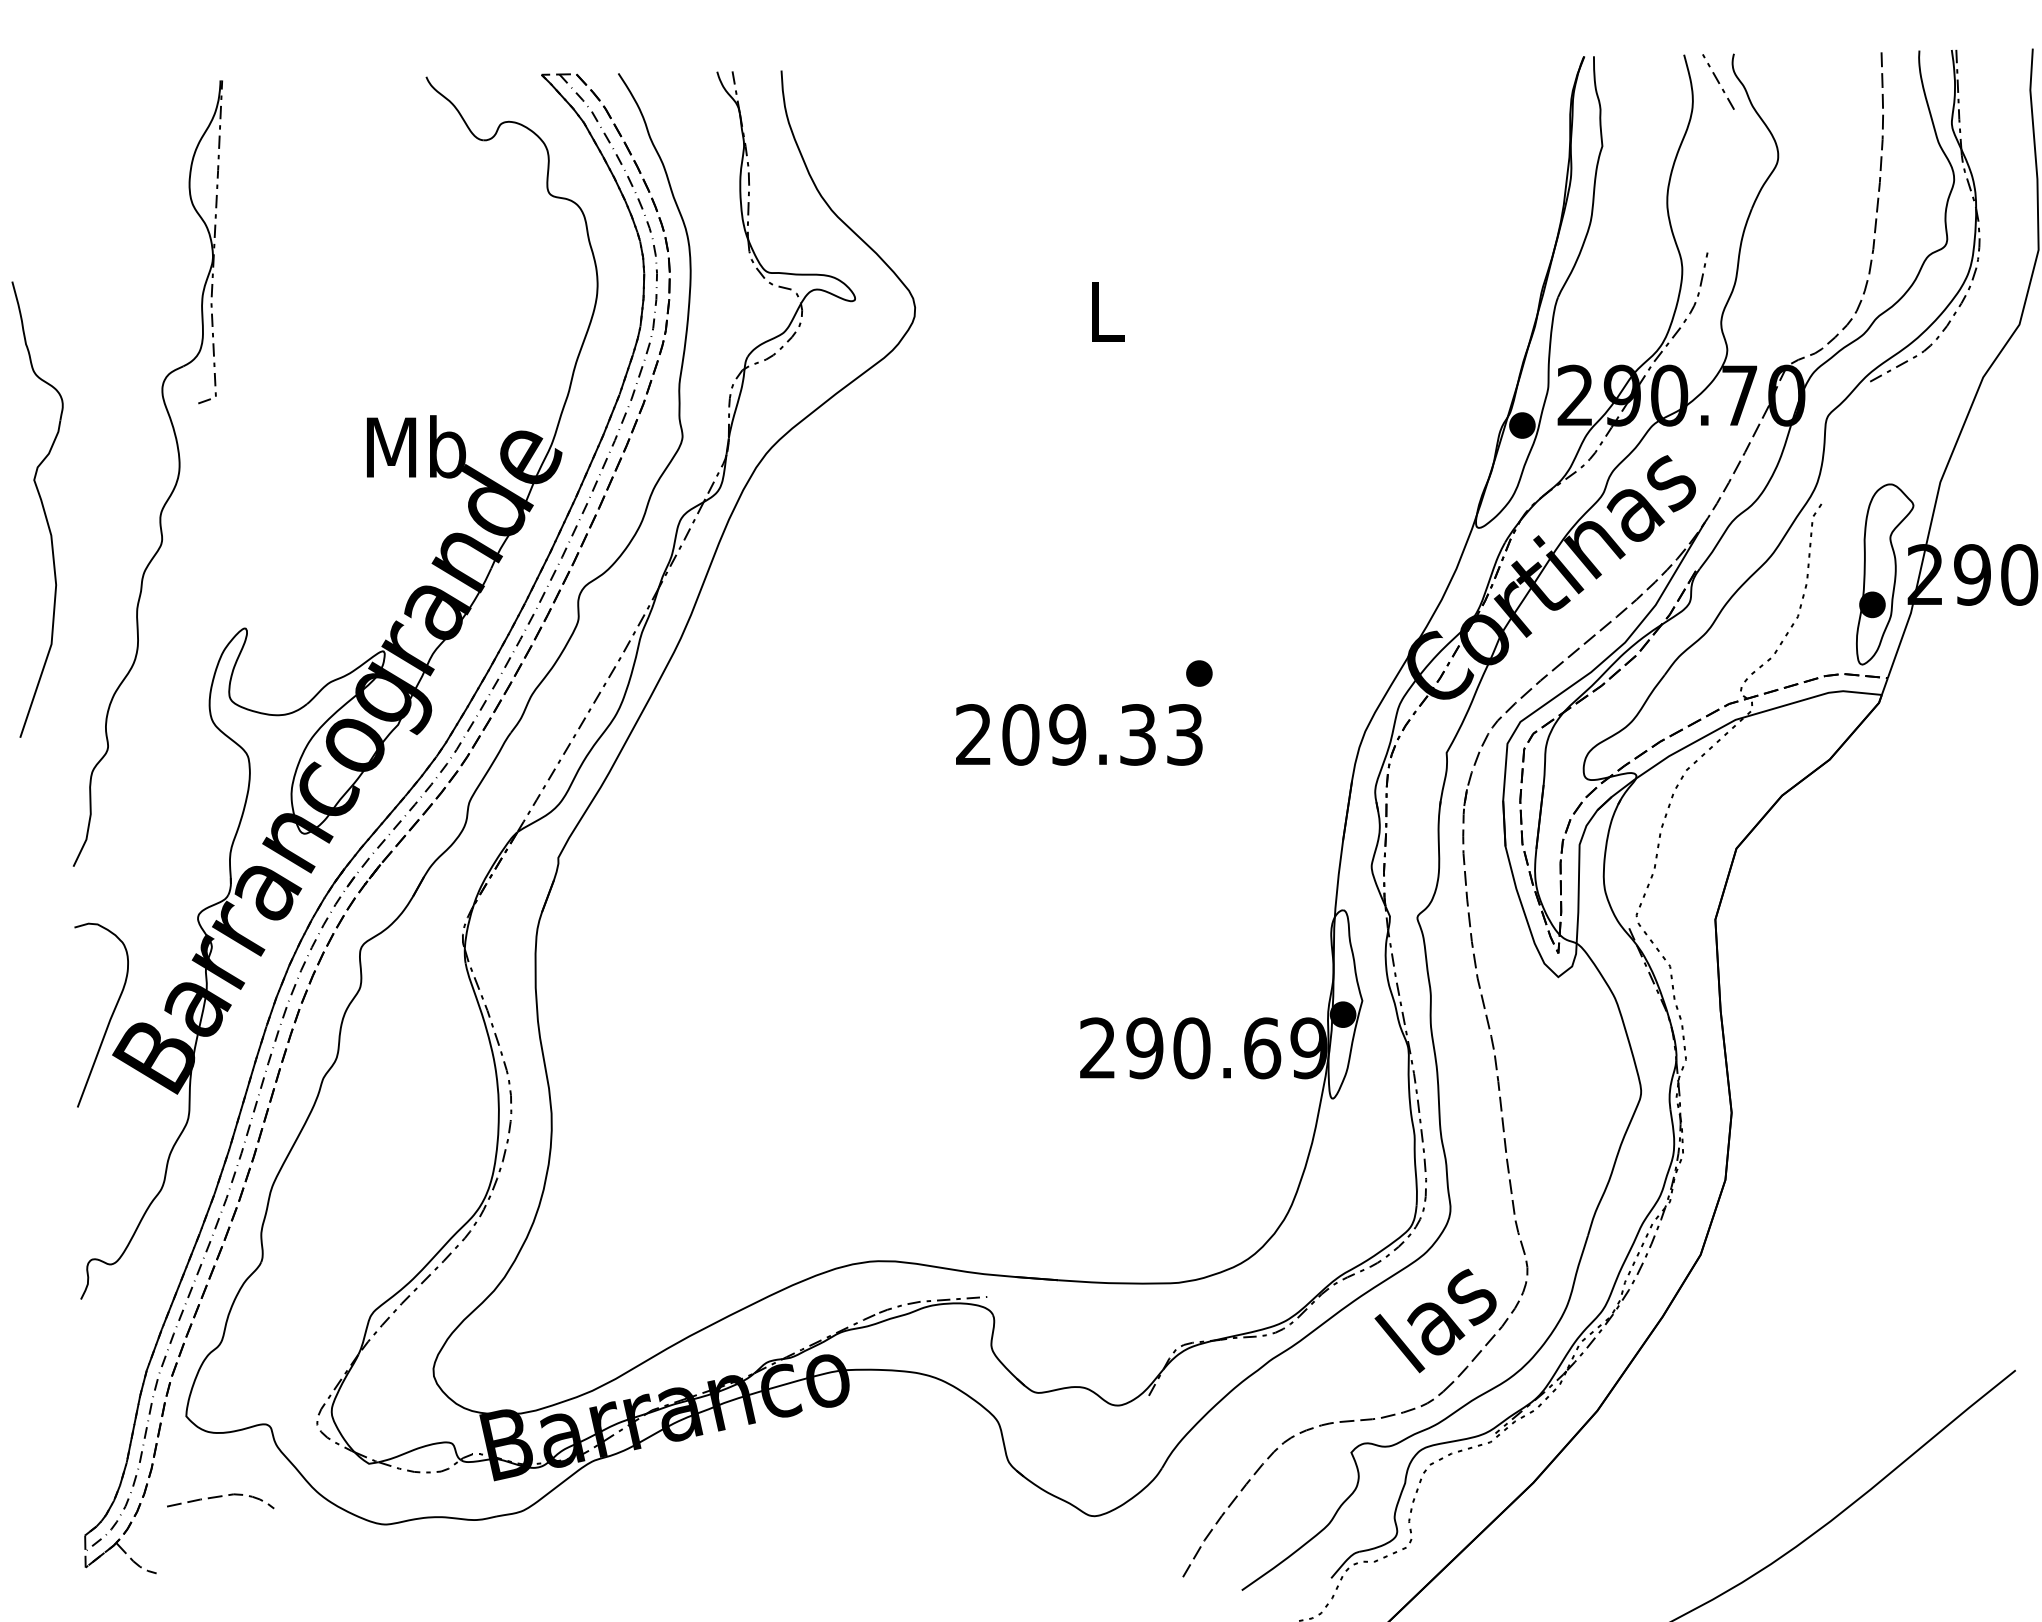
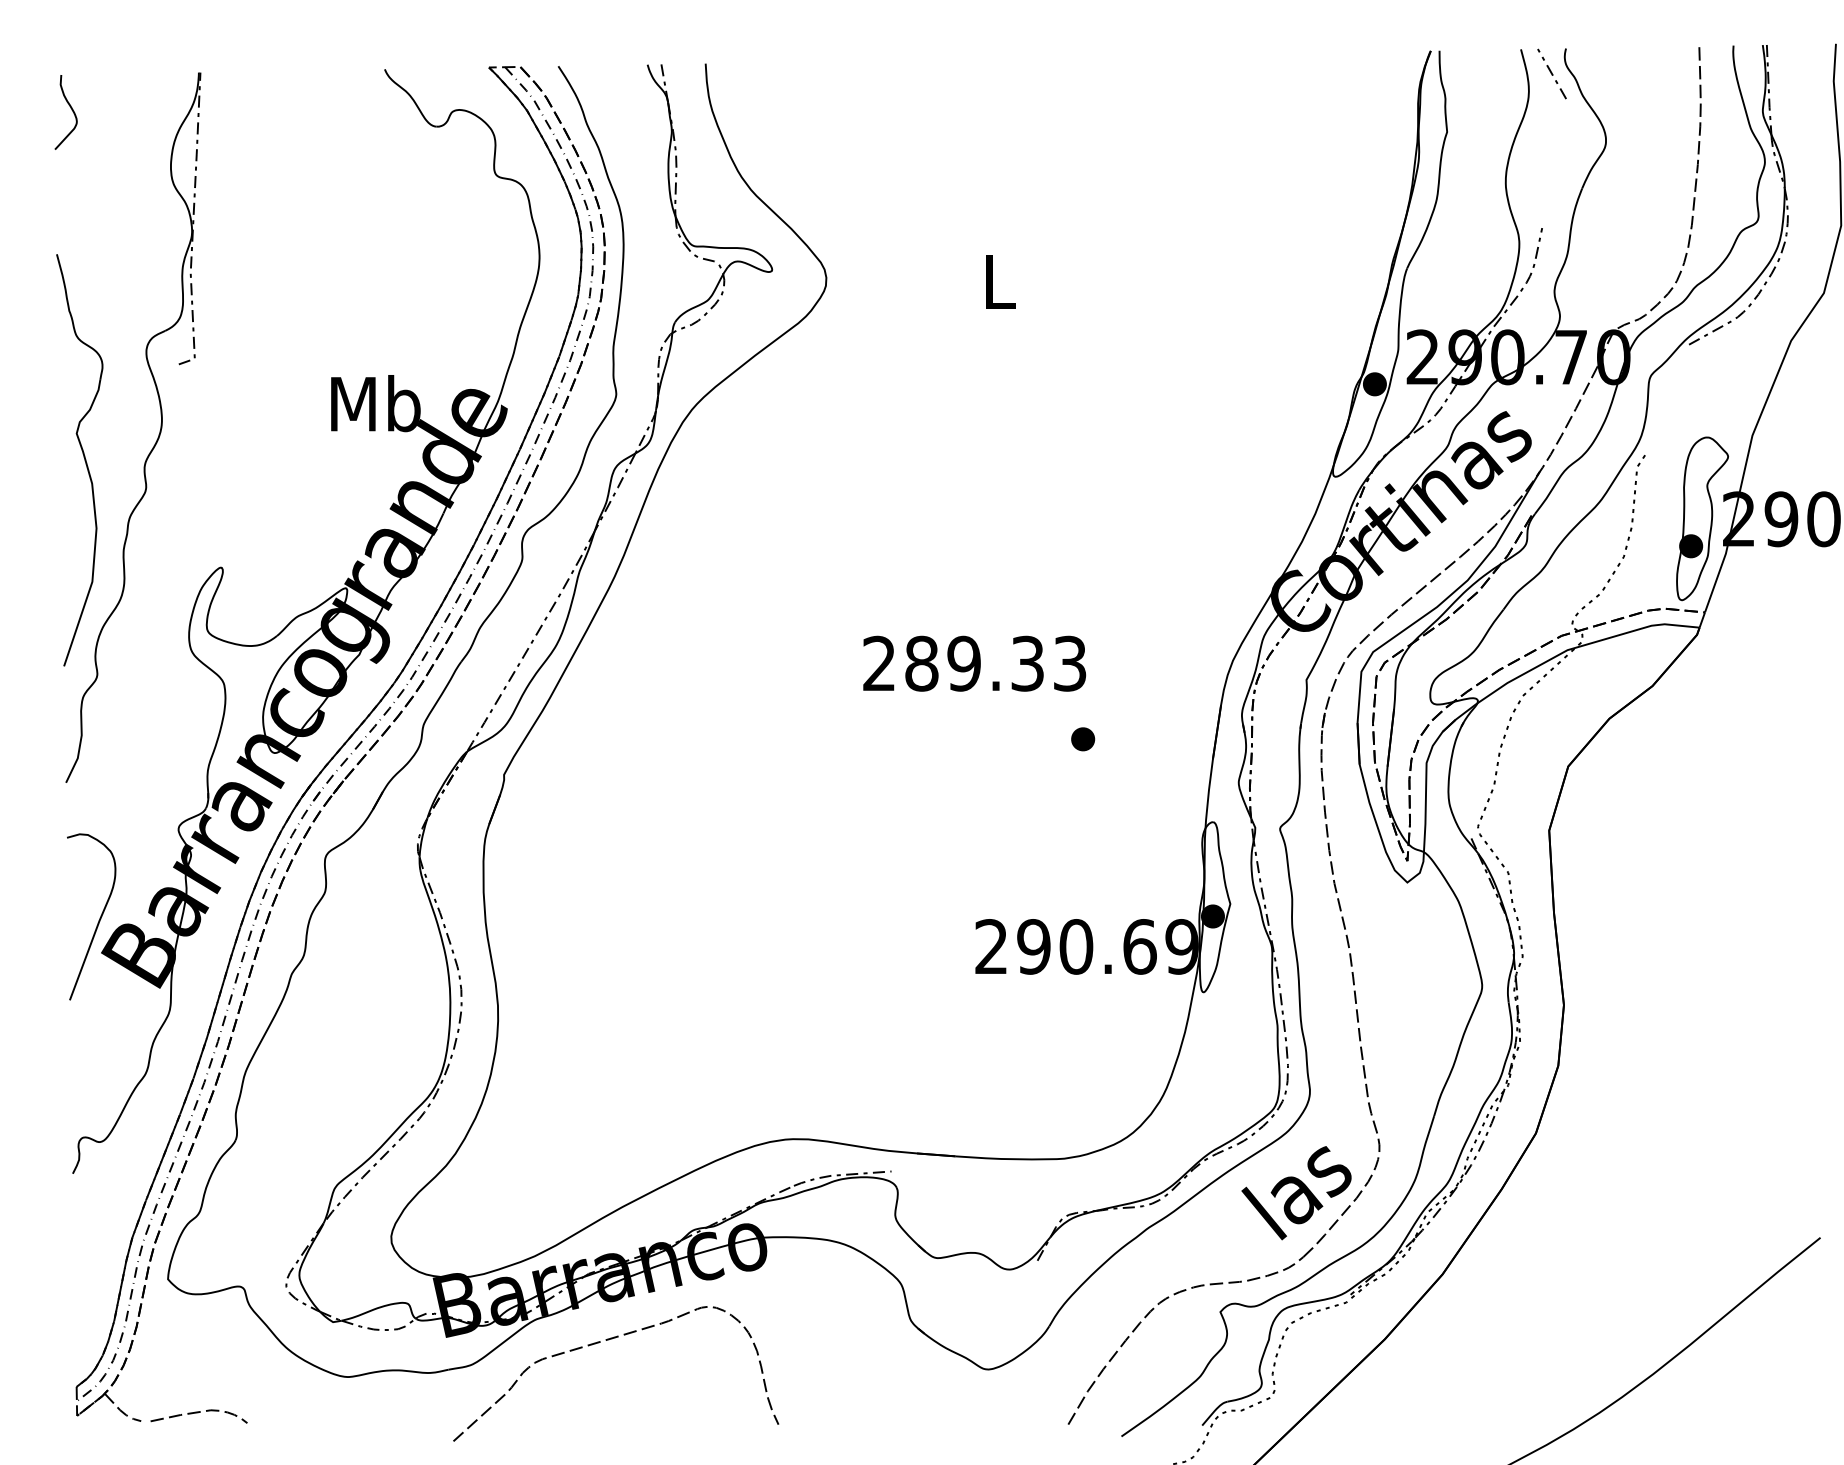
curve: (78, 120) -> (70, 108), added
part: (37, 509) -> (79, 460), moved
part: (1199, 673) -> (1083, 739), moved
text: (1020, 734) -> (921, 663), 209.33 -> 289.33
curve: (672, 1484) -> (607, 1340), added
curve: (220, 1497) -> (198, 1413), moved

